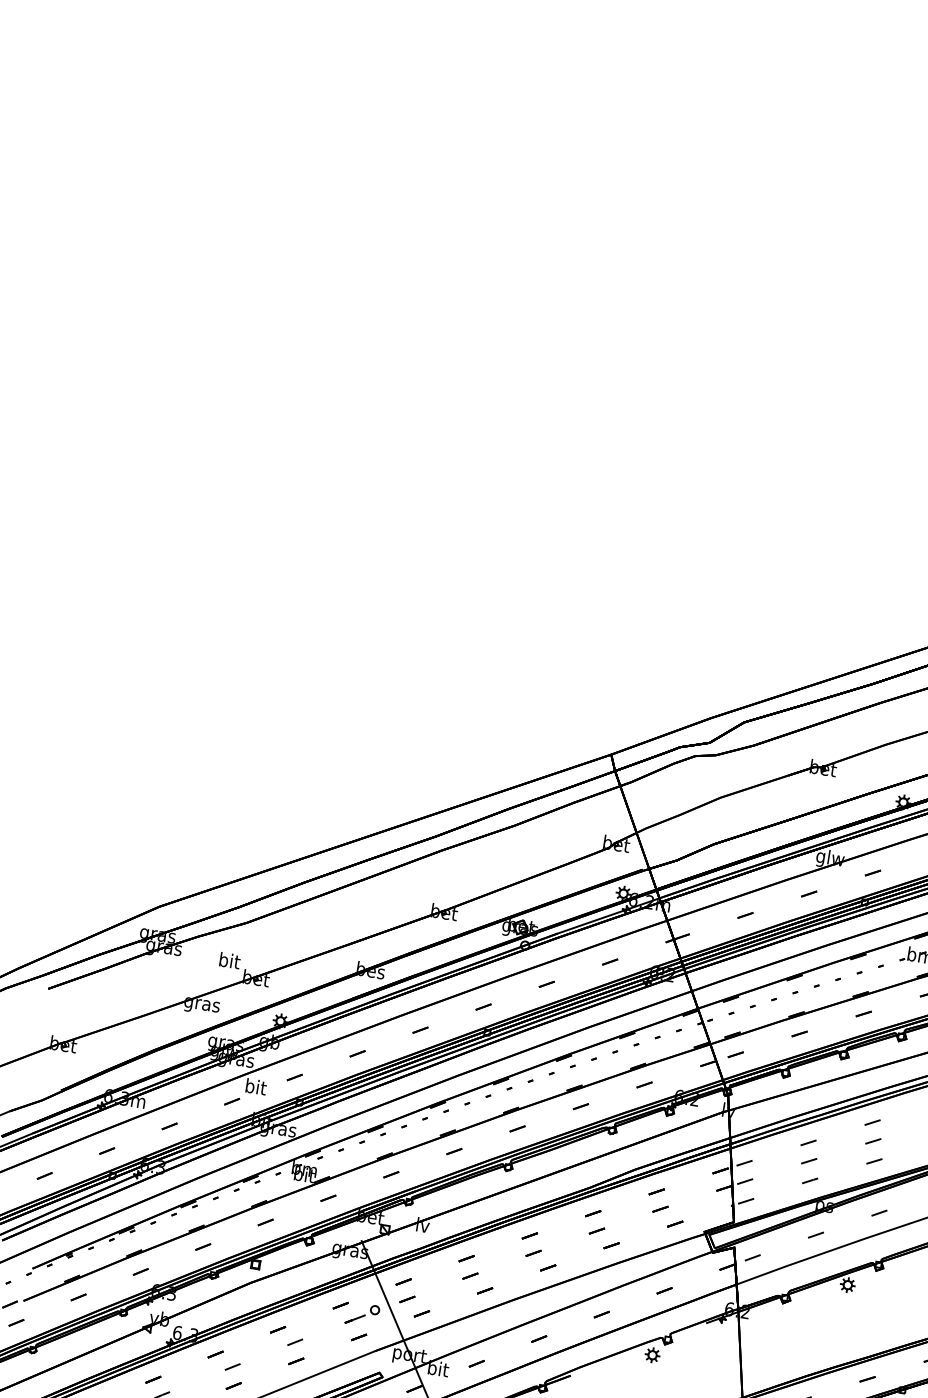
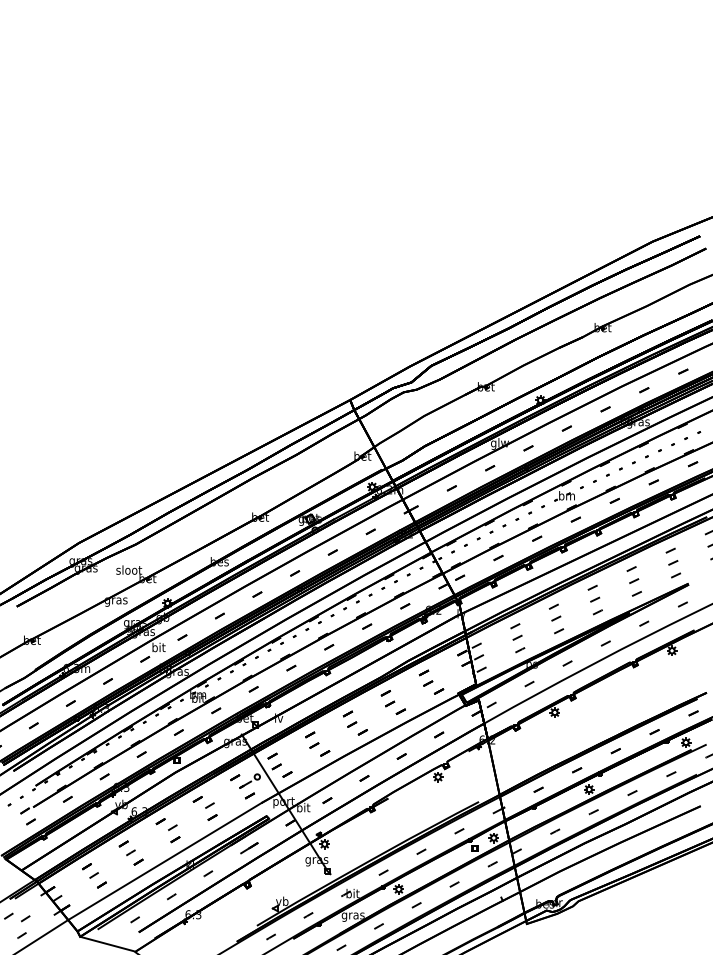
text: (230, 959) -> (129, 569), bit -> sloot

